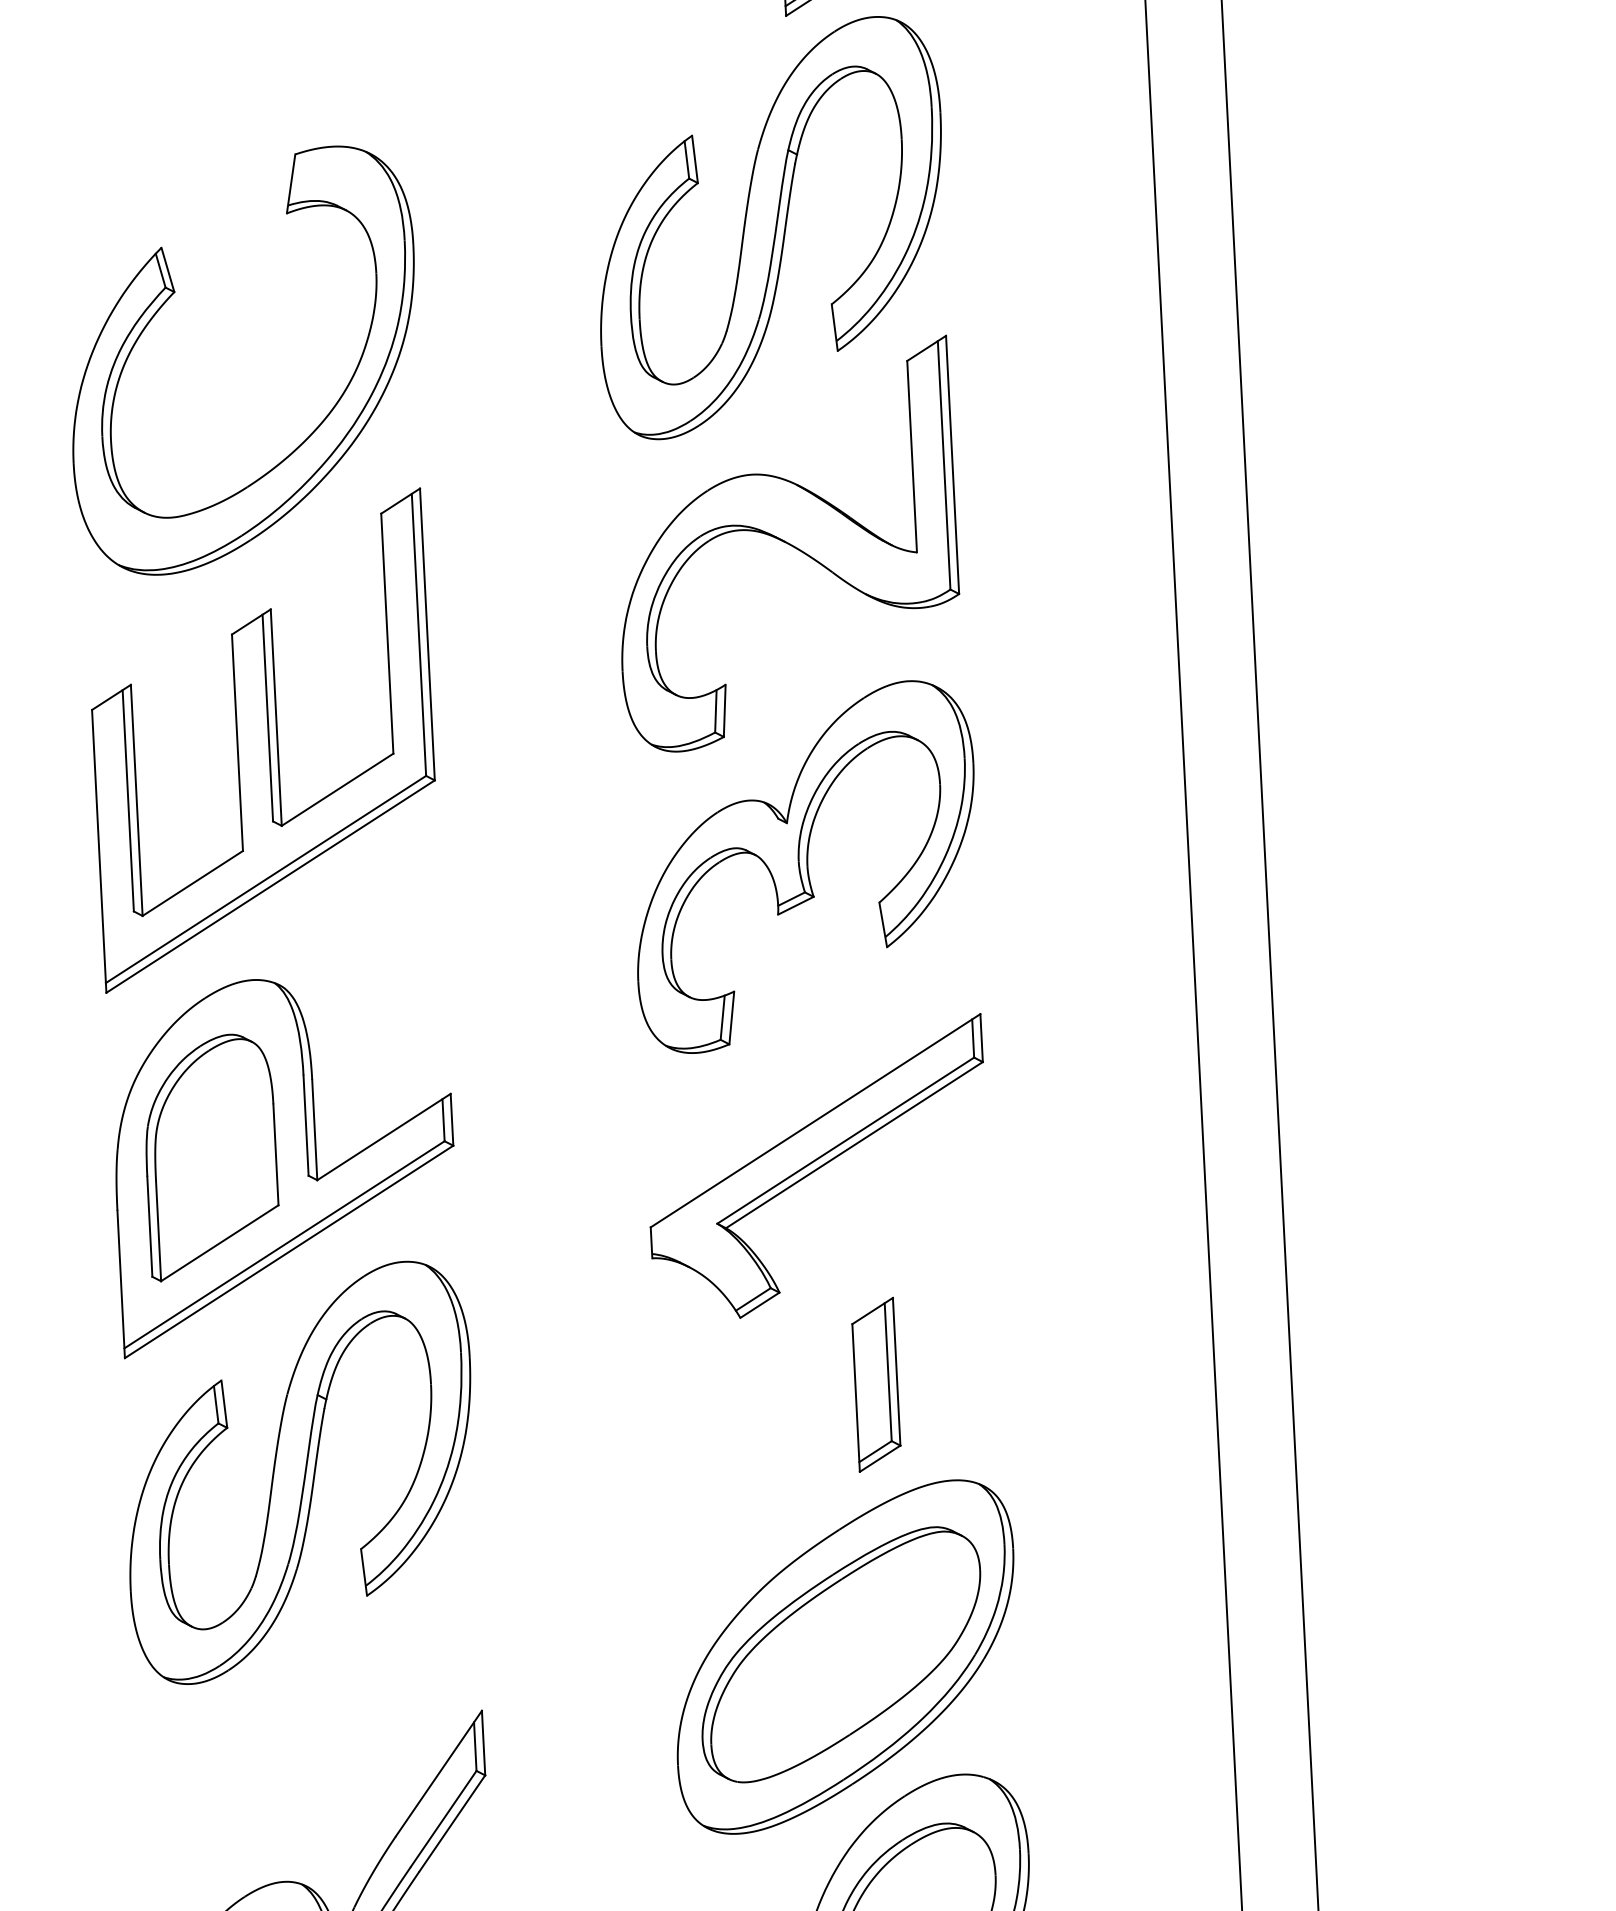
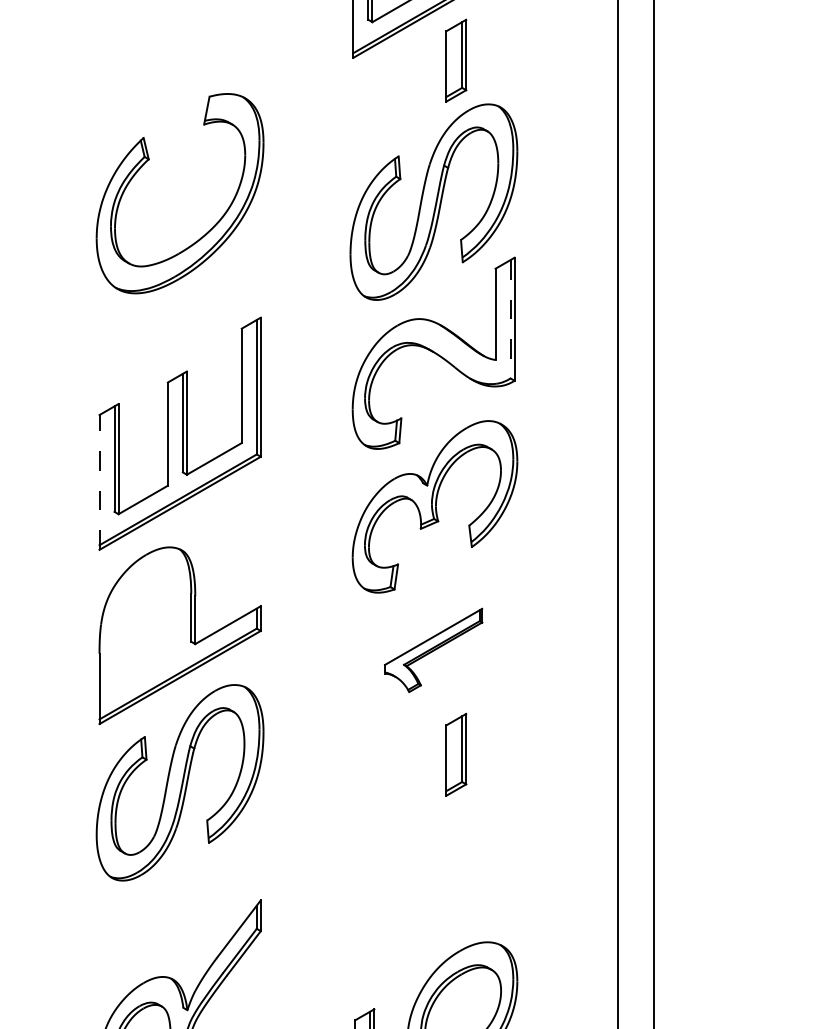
part: (176, 294) -> (149, 160), moved
line: (943, 465) -> (510, 319), solid -> dashed
line: (99, 849) -> (99, 481), solid -> dashed
part: (211, 1156) -> (145, 630), removed
part: (817, 1168) -> (433, 650), size x0.6
part: (844, 1656) -> (434, 883), removed

